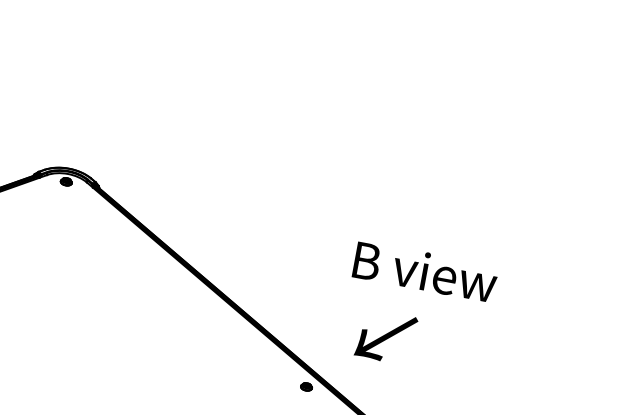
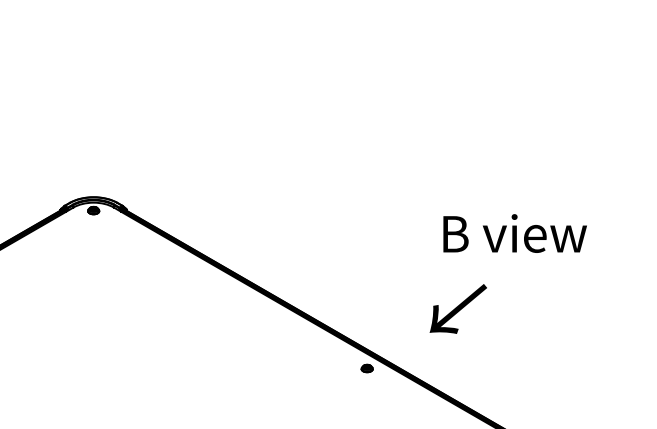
text: (424, 271) -> (514, 233), moved
text: (385, 336) -> (457, 308), moved

